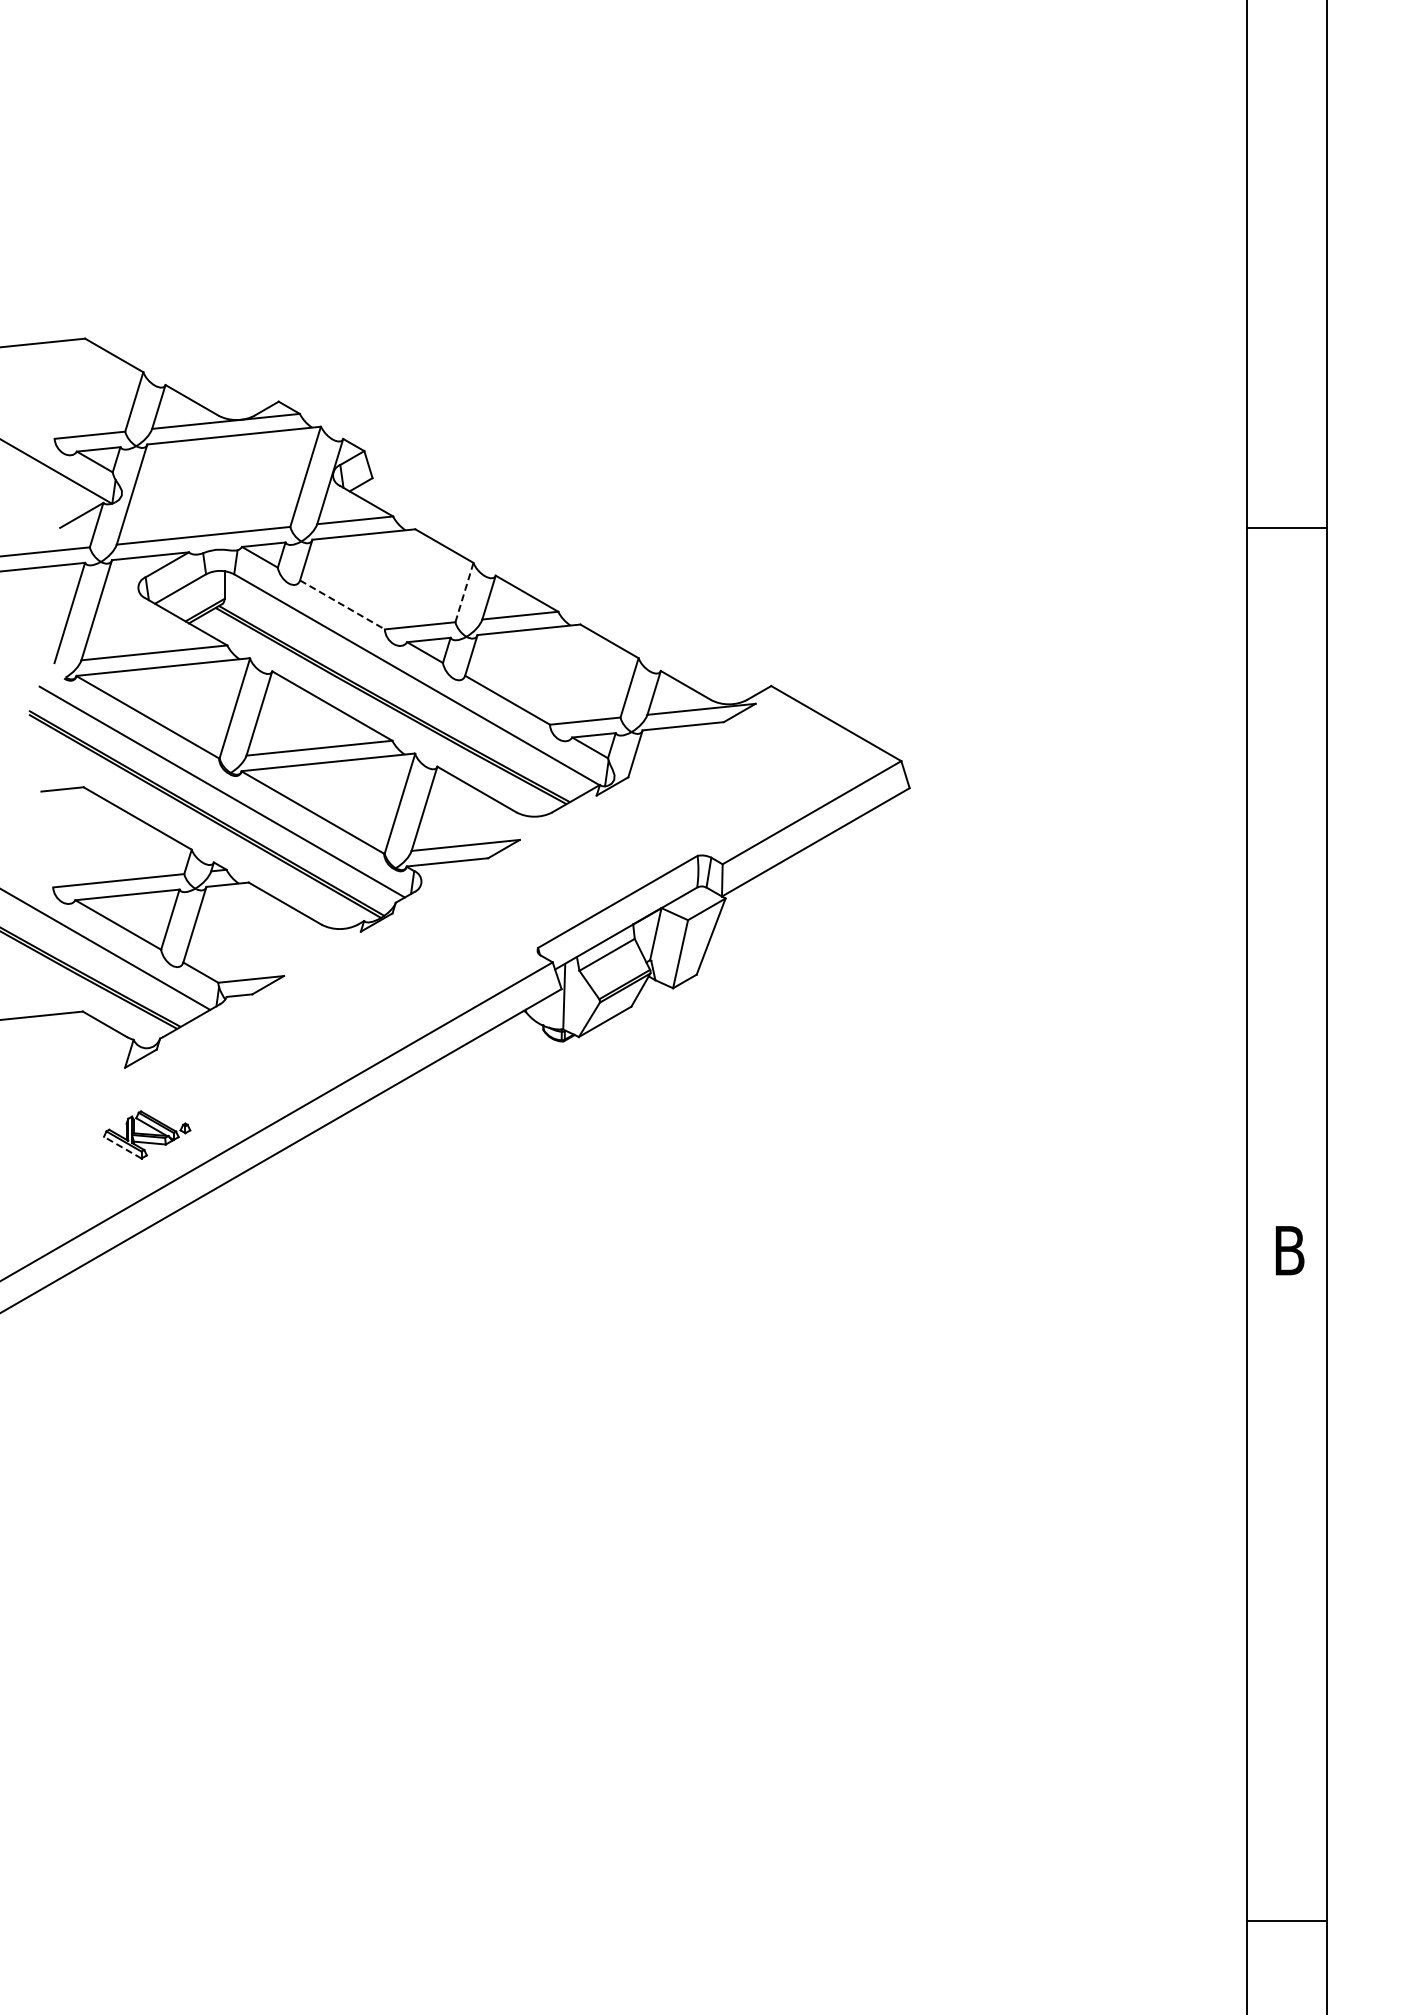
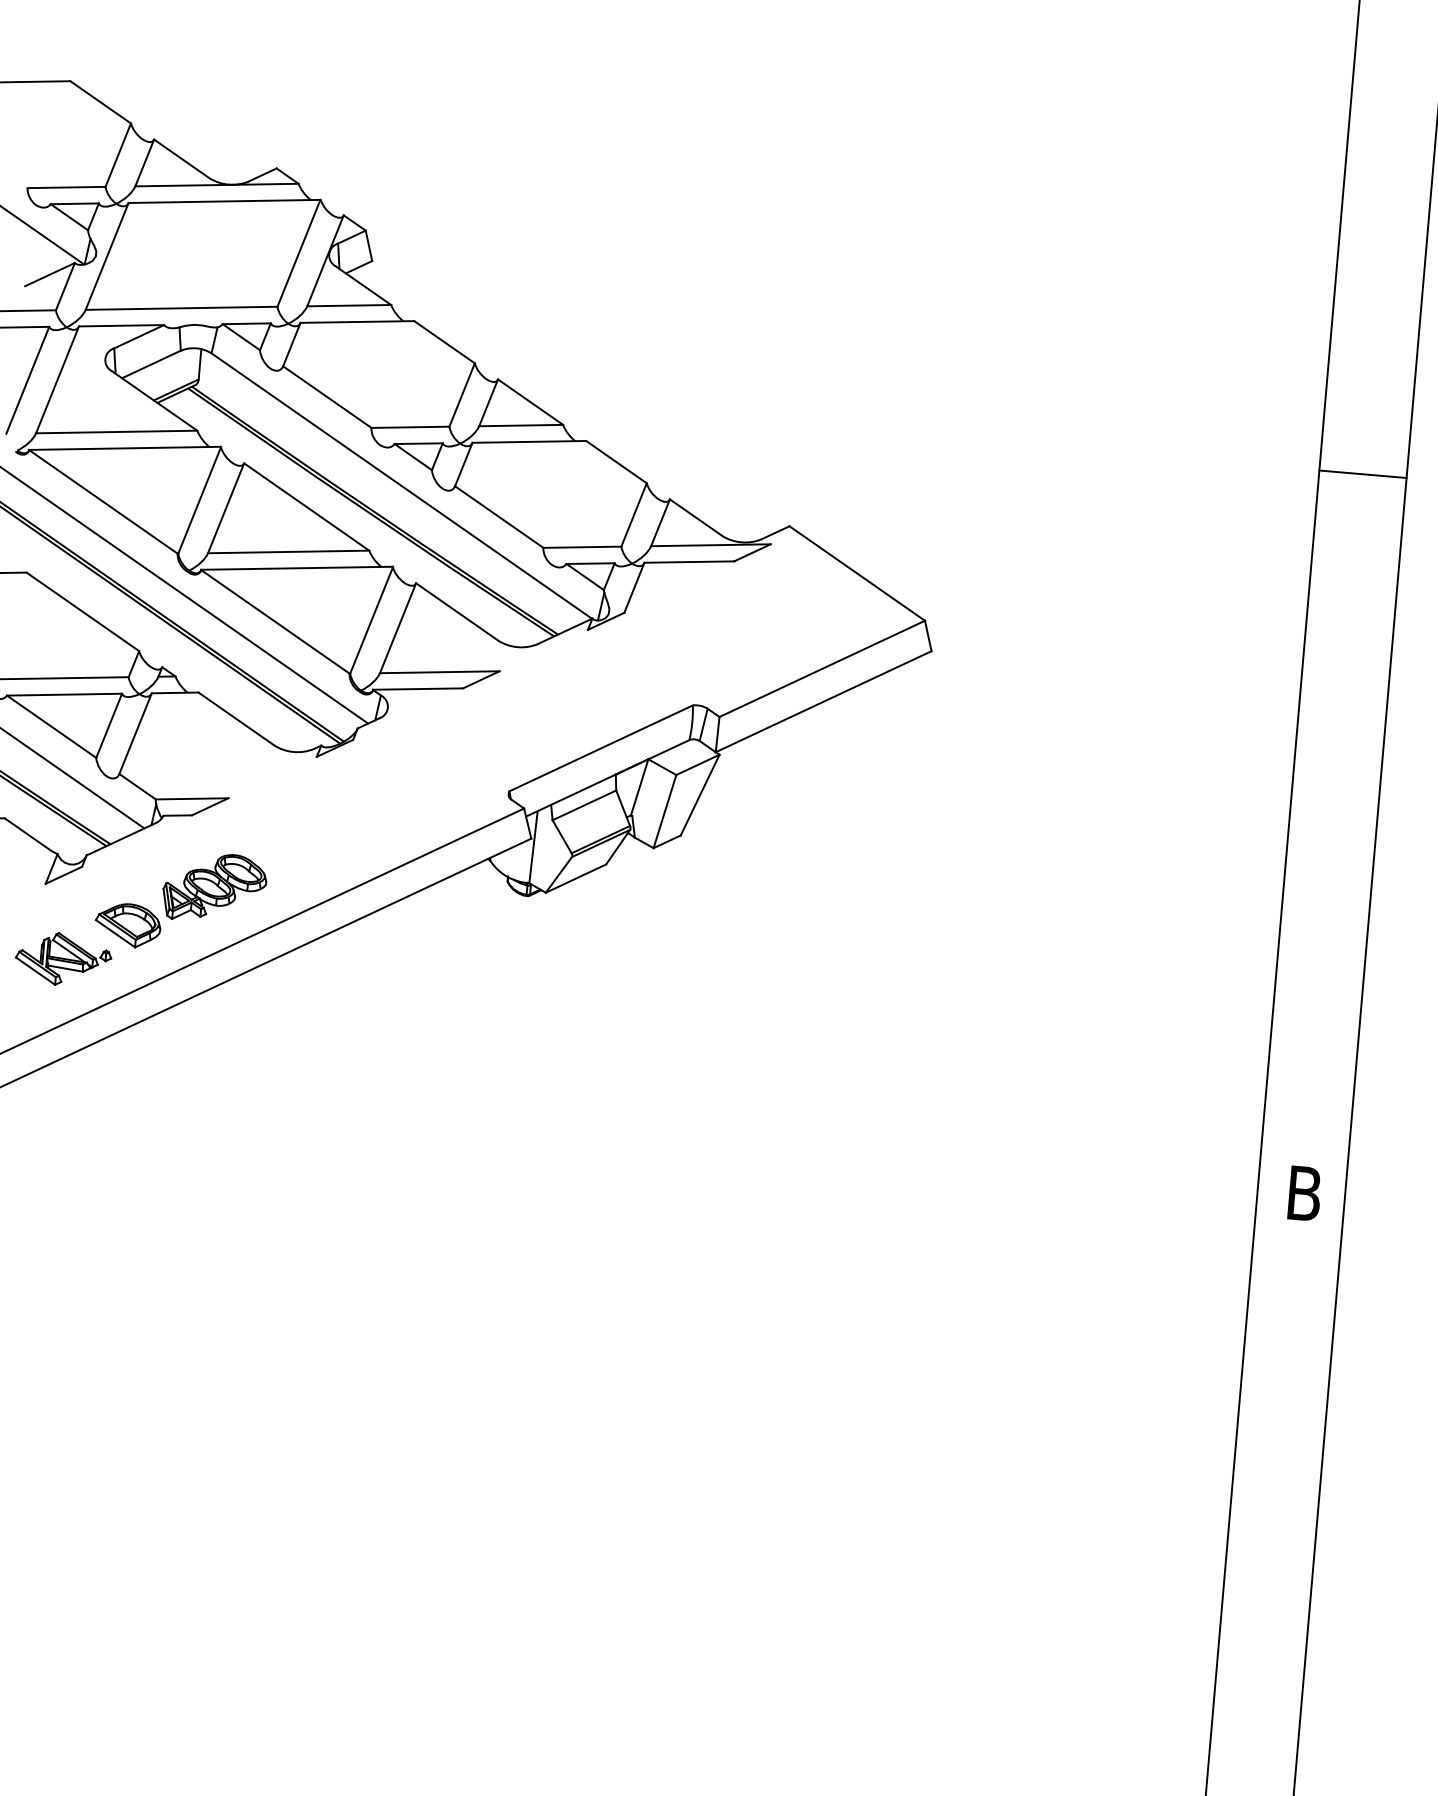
line: (1286, 528) -> (1362, 474), moved
line: (464, 592) -> (462, 394), dashed -> solid
line: (342, 604) -> (327, 396), dashed -> solid
part: (248, 1072) -> (180, 900), added
line: (122, 1147) -> (35, 970), dashed -> solid

